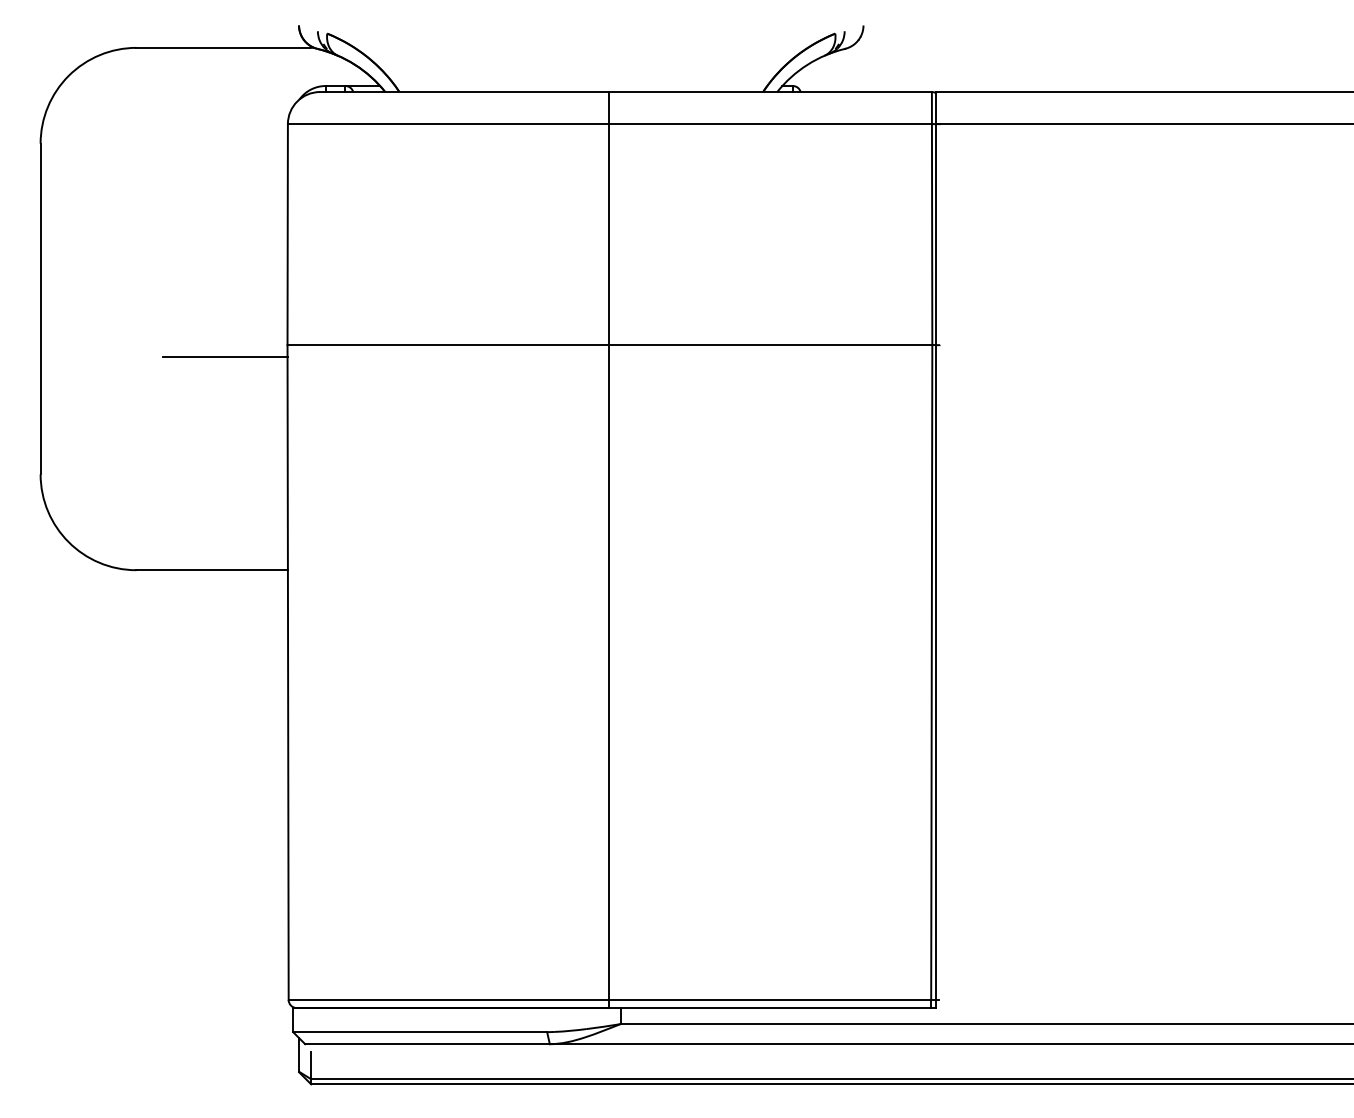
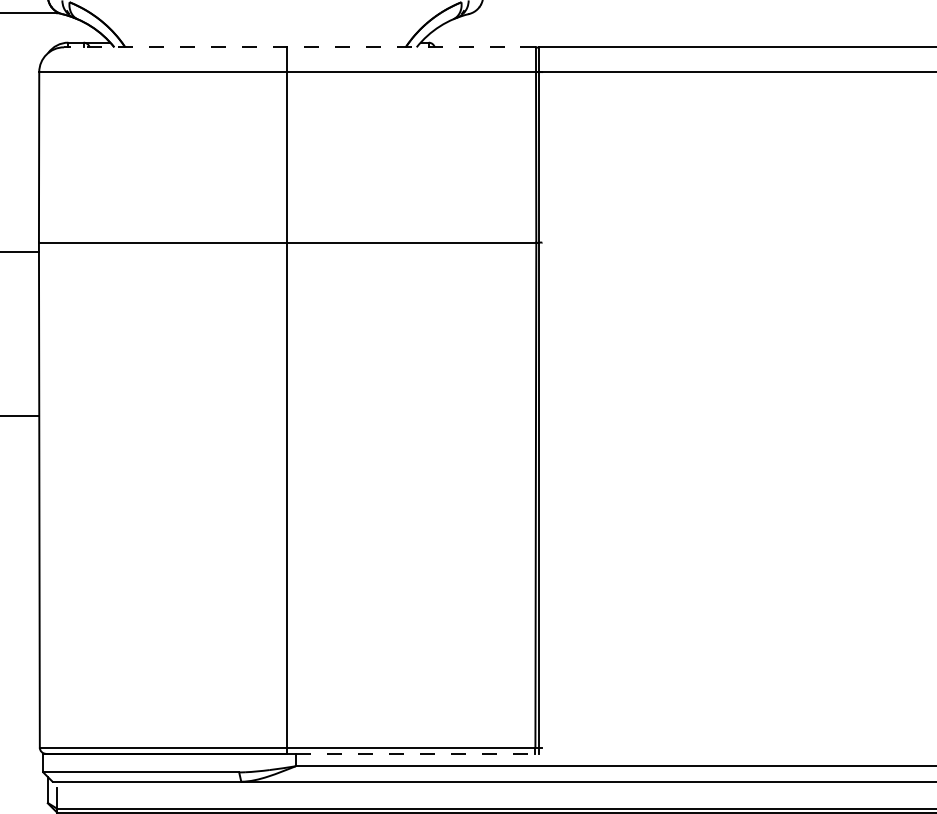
line: (625, 92) -> (299, 47), solid -> dashed
line: (778, 1008) -> (417, 754), solid -> dashed

